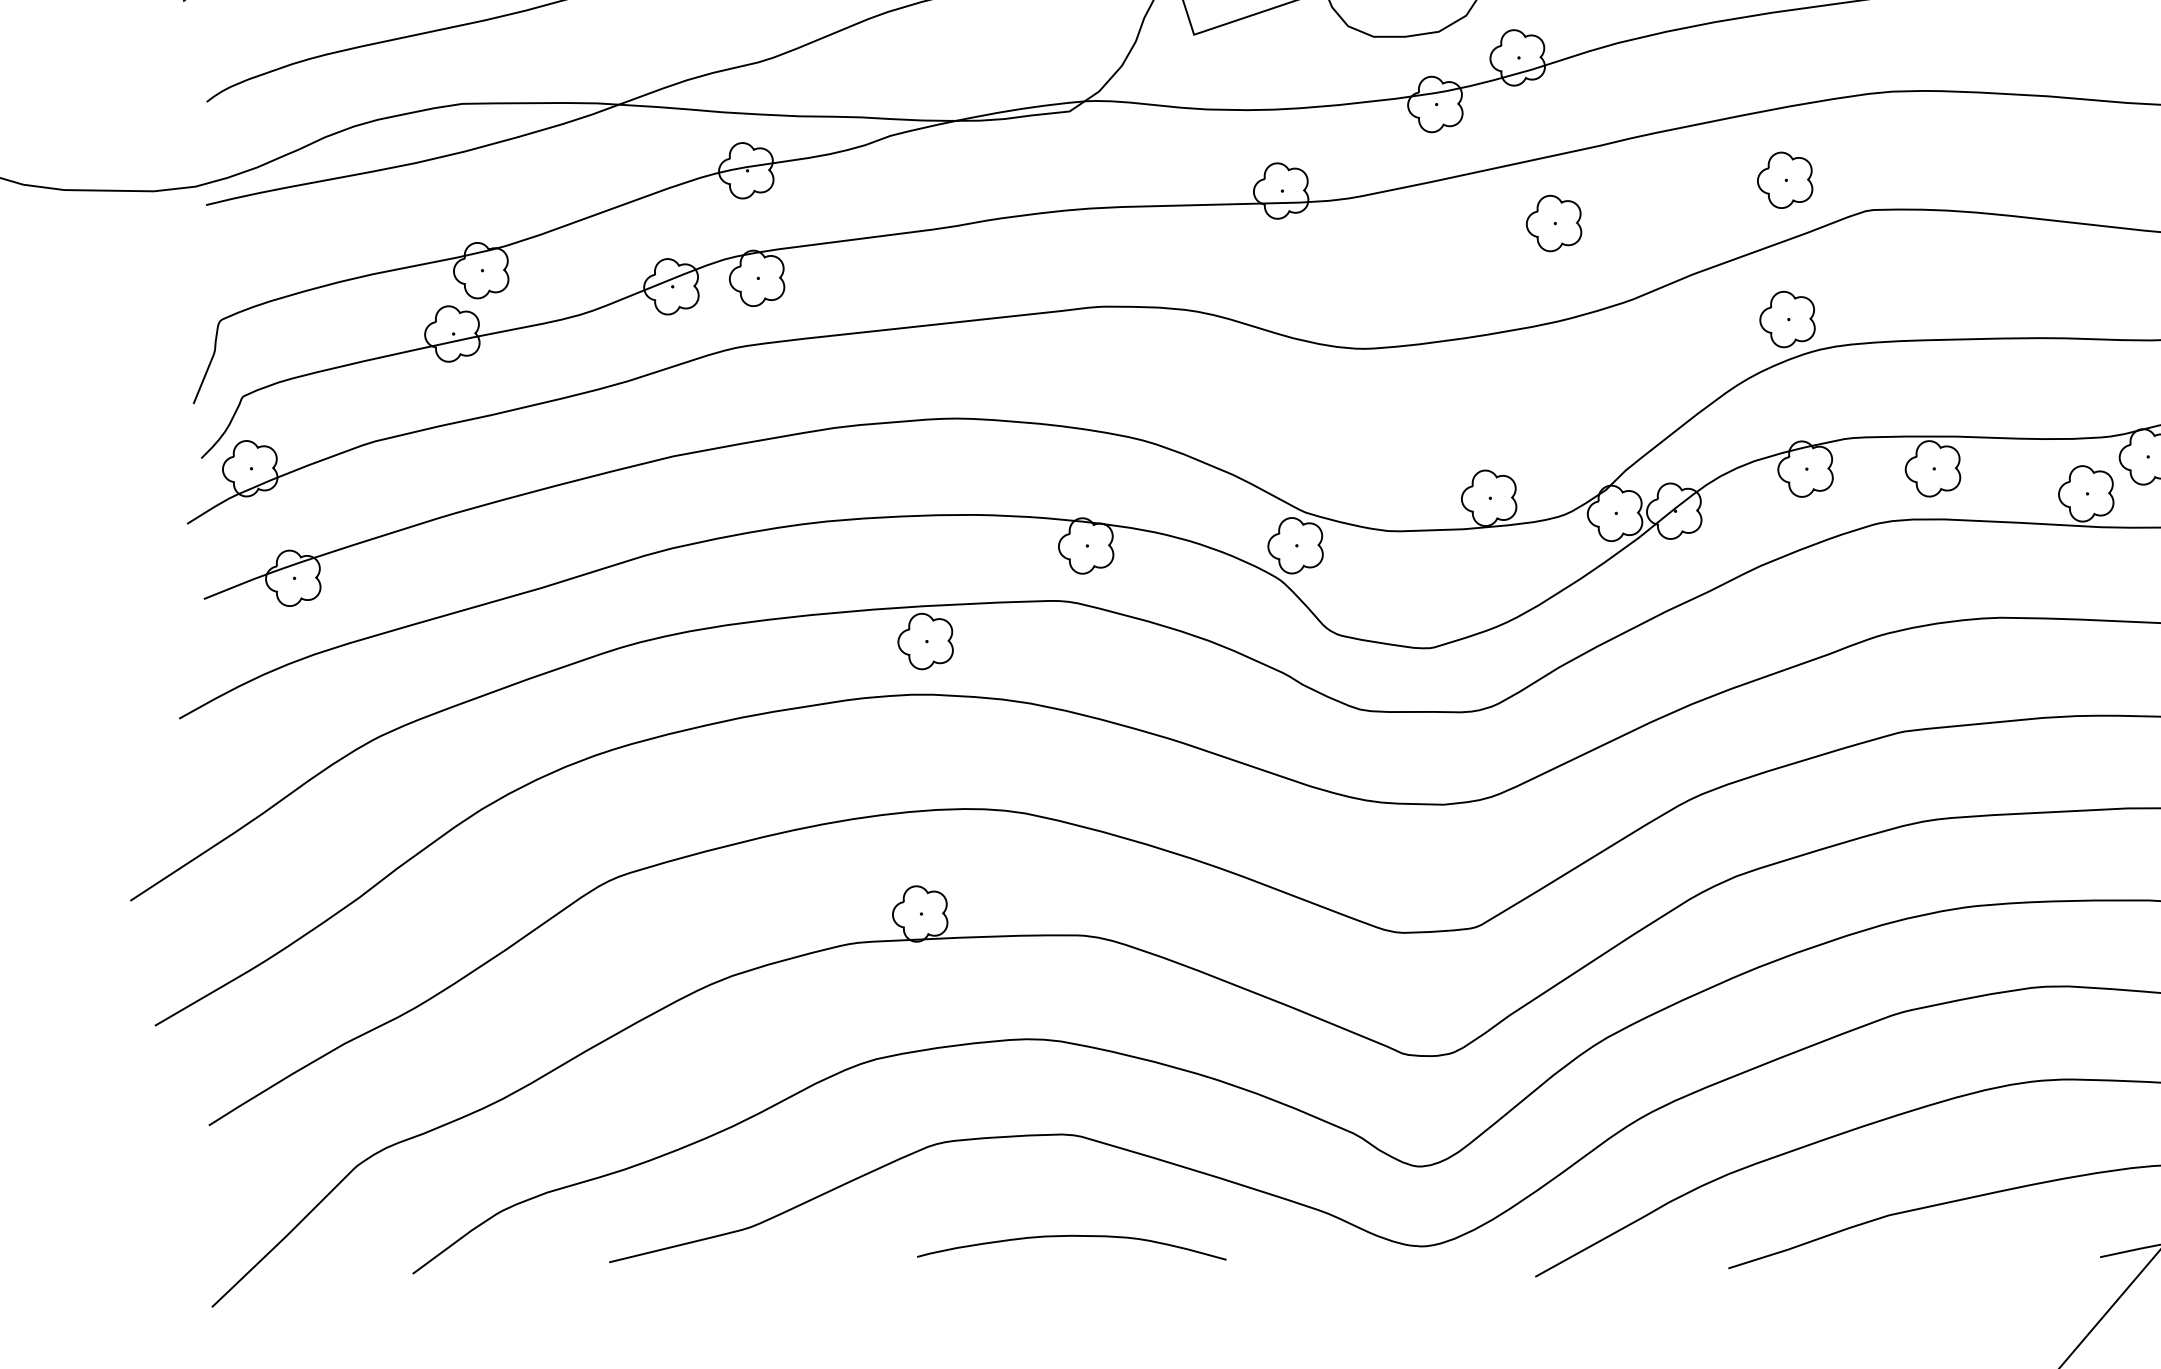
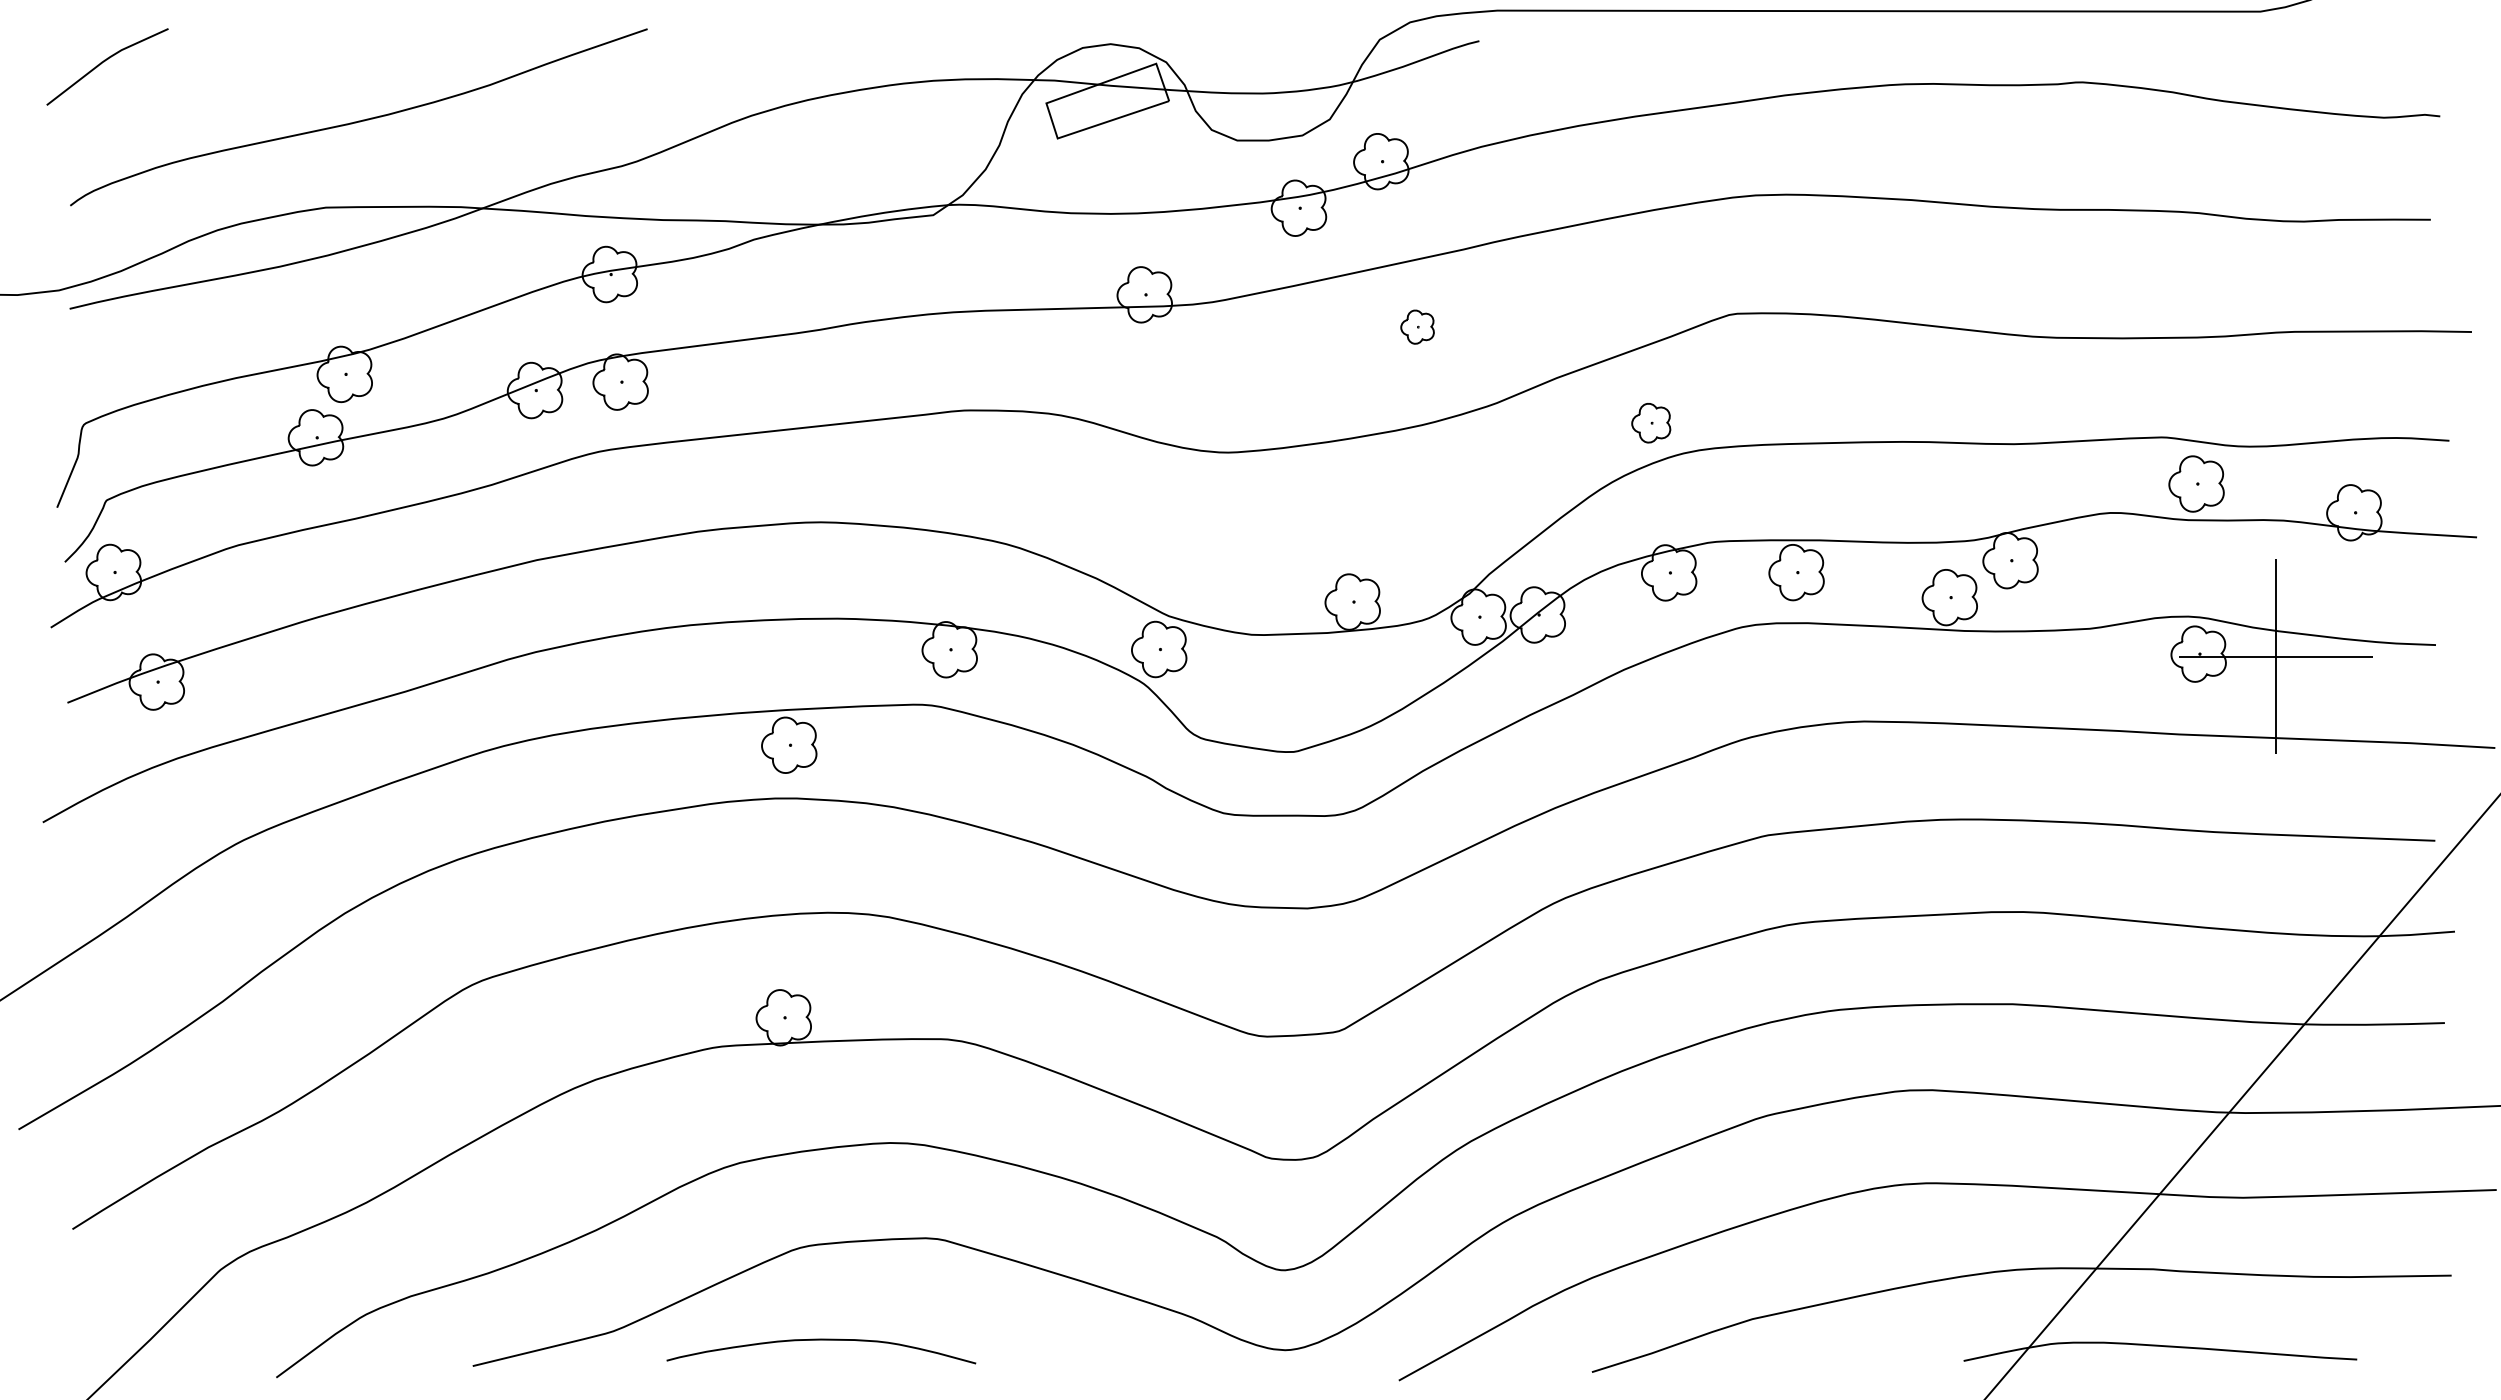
part: (1784, 179) -> (1648, 283), removed
part: (1553, 222) -> (1417, 326), size x0.6
part: (1787, 318) -> (1651, 422), size x0.7
curve: (1071, 1236) -> (821, 1340), moved

